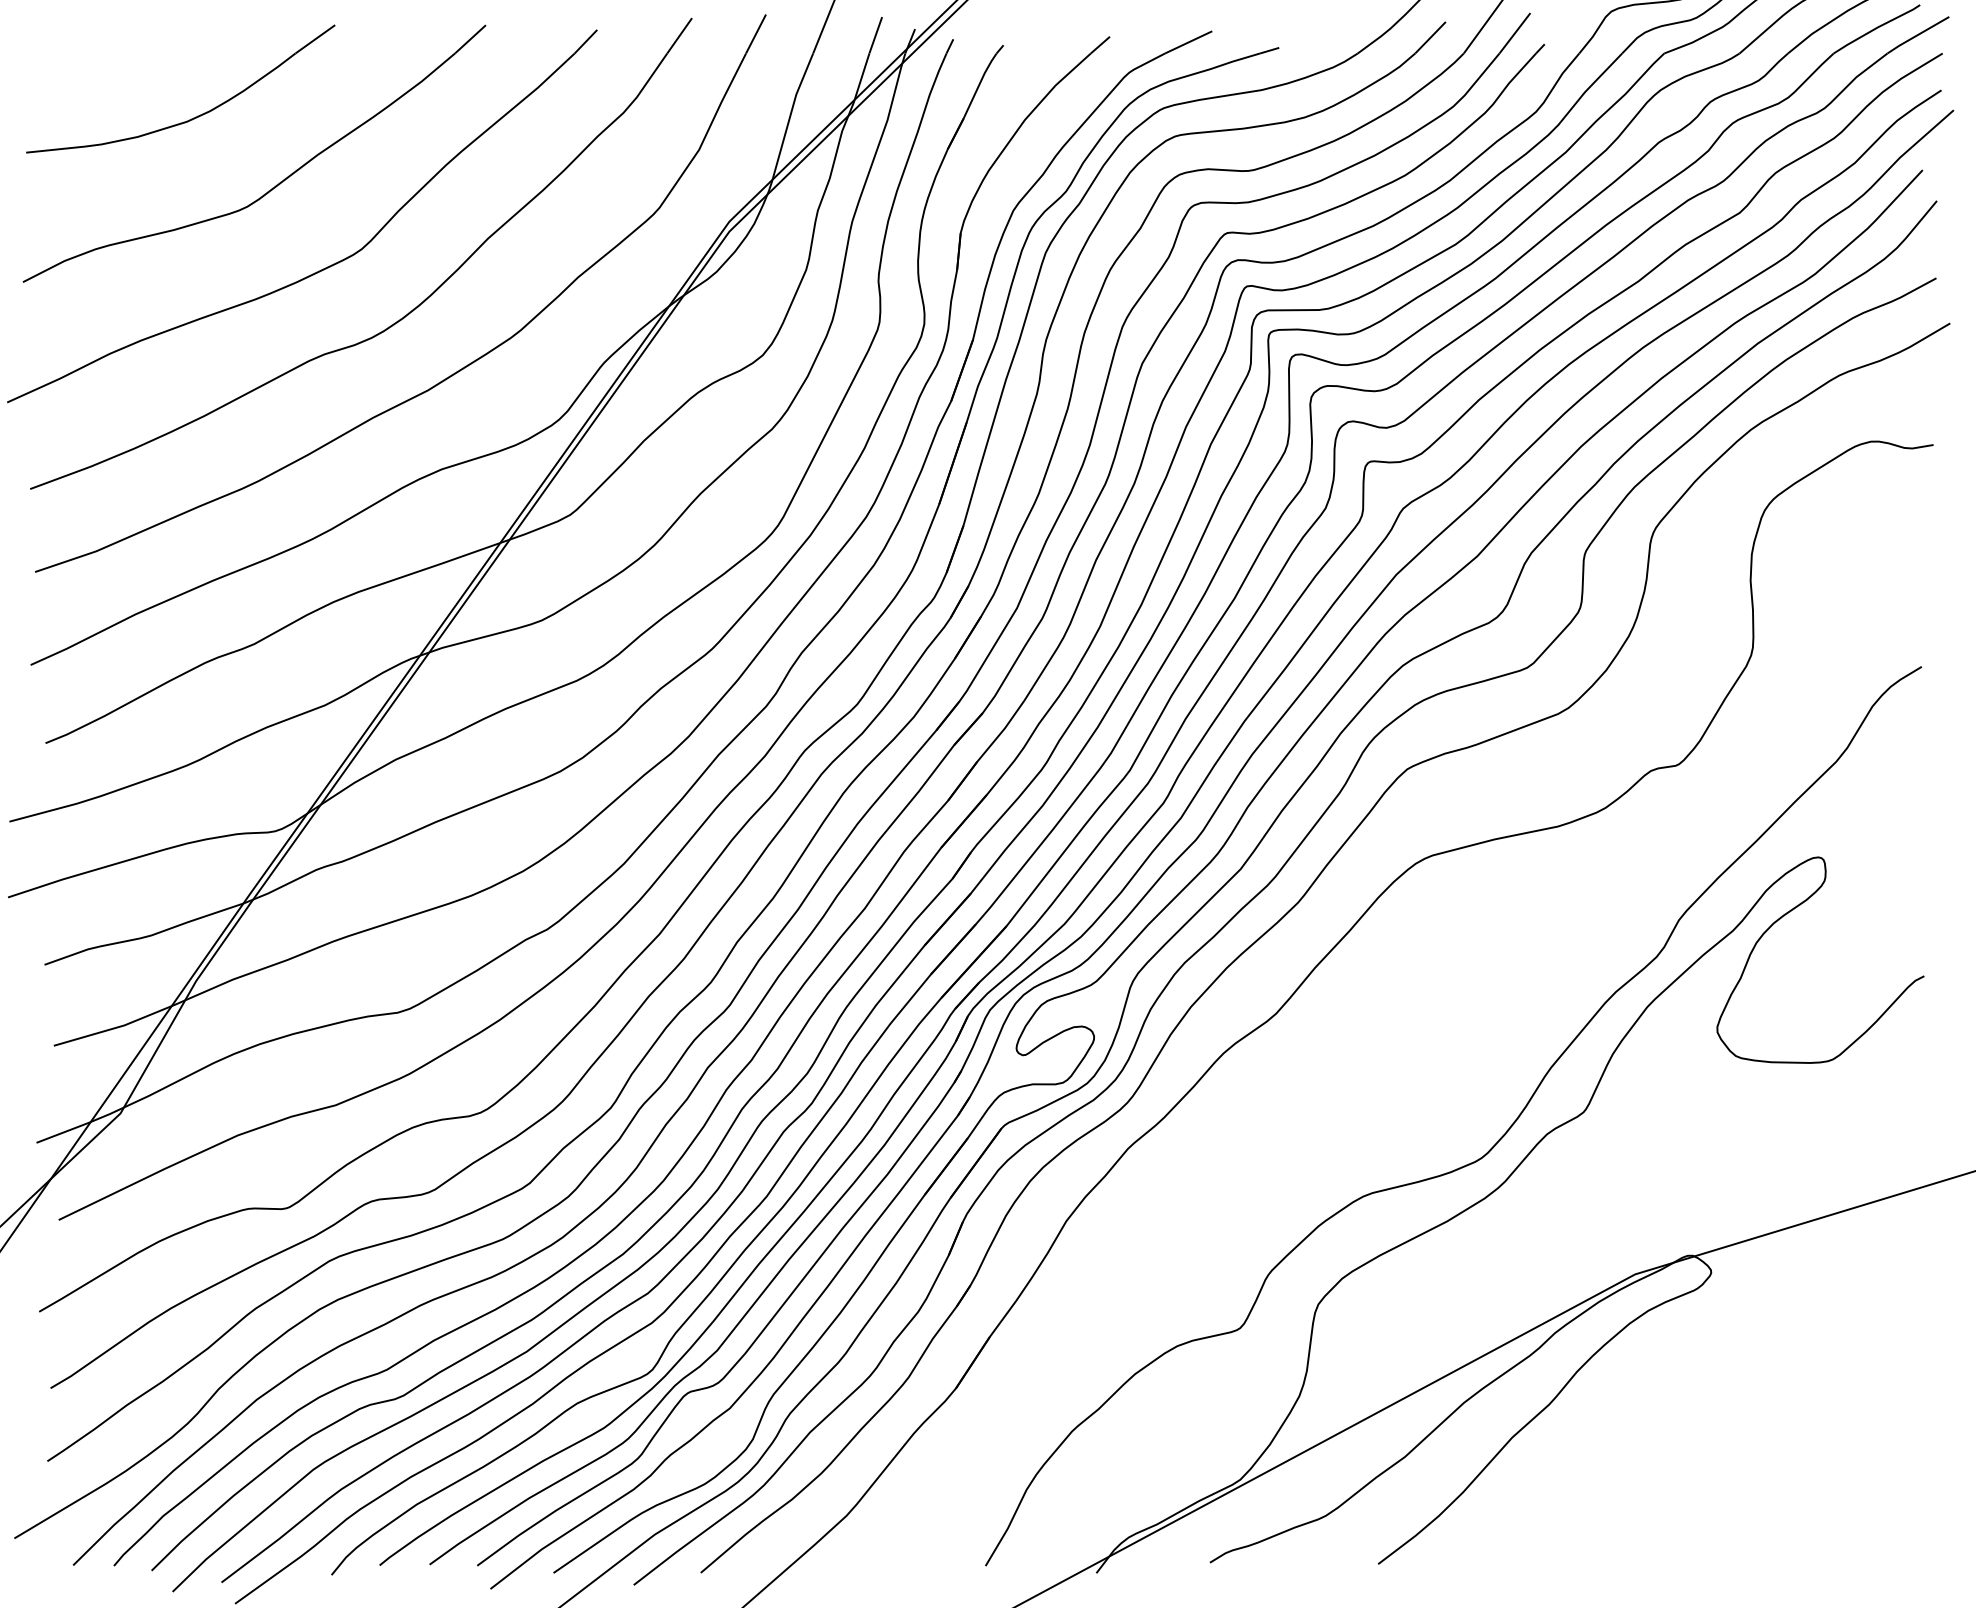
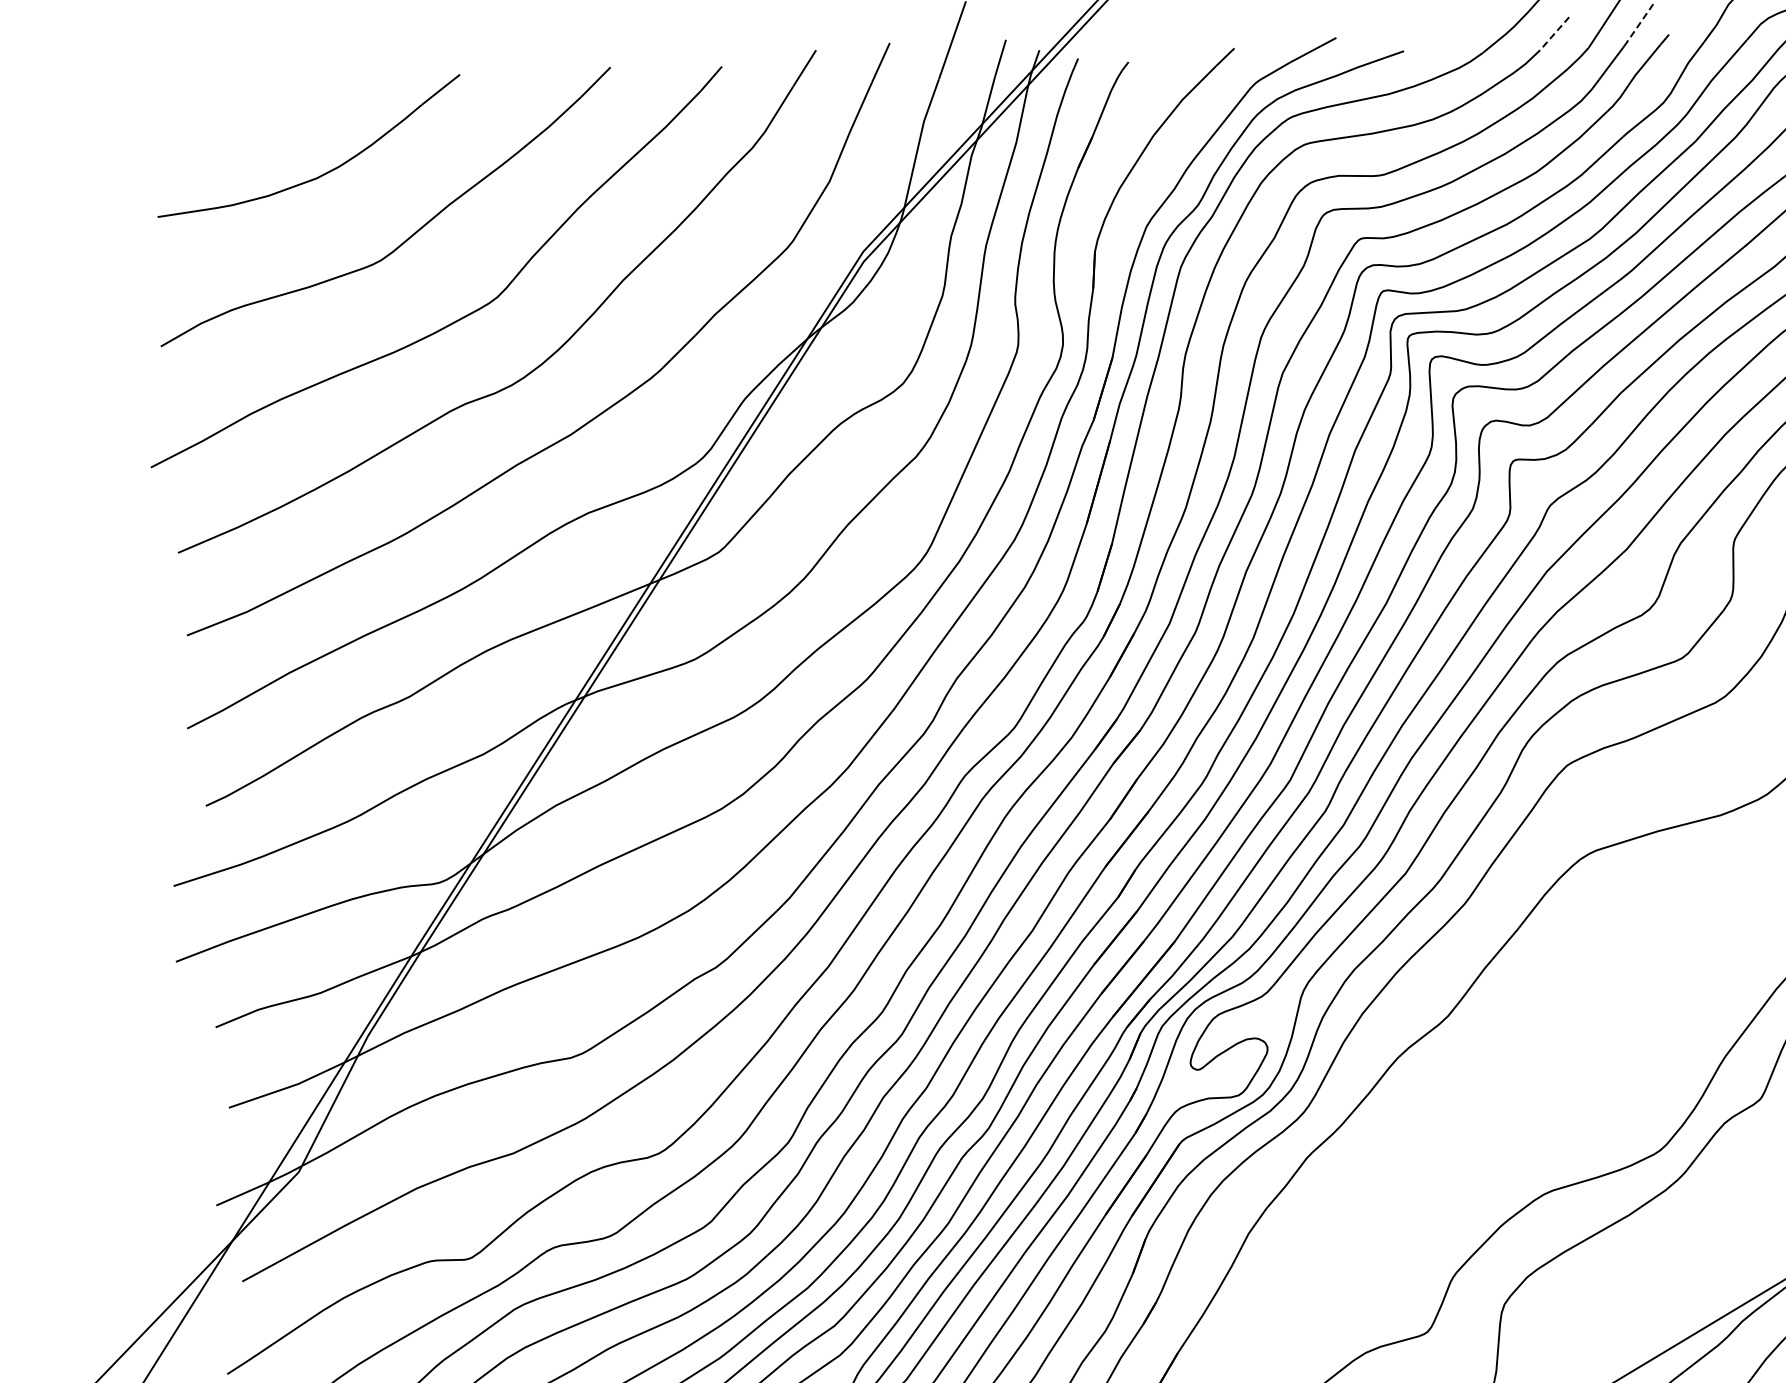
line: (1514, 33) -> (1638, 25), solid -> dashed
line: (1430, 37) -> (1554, 33), solid -> dashed

